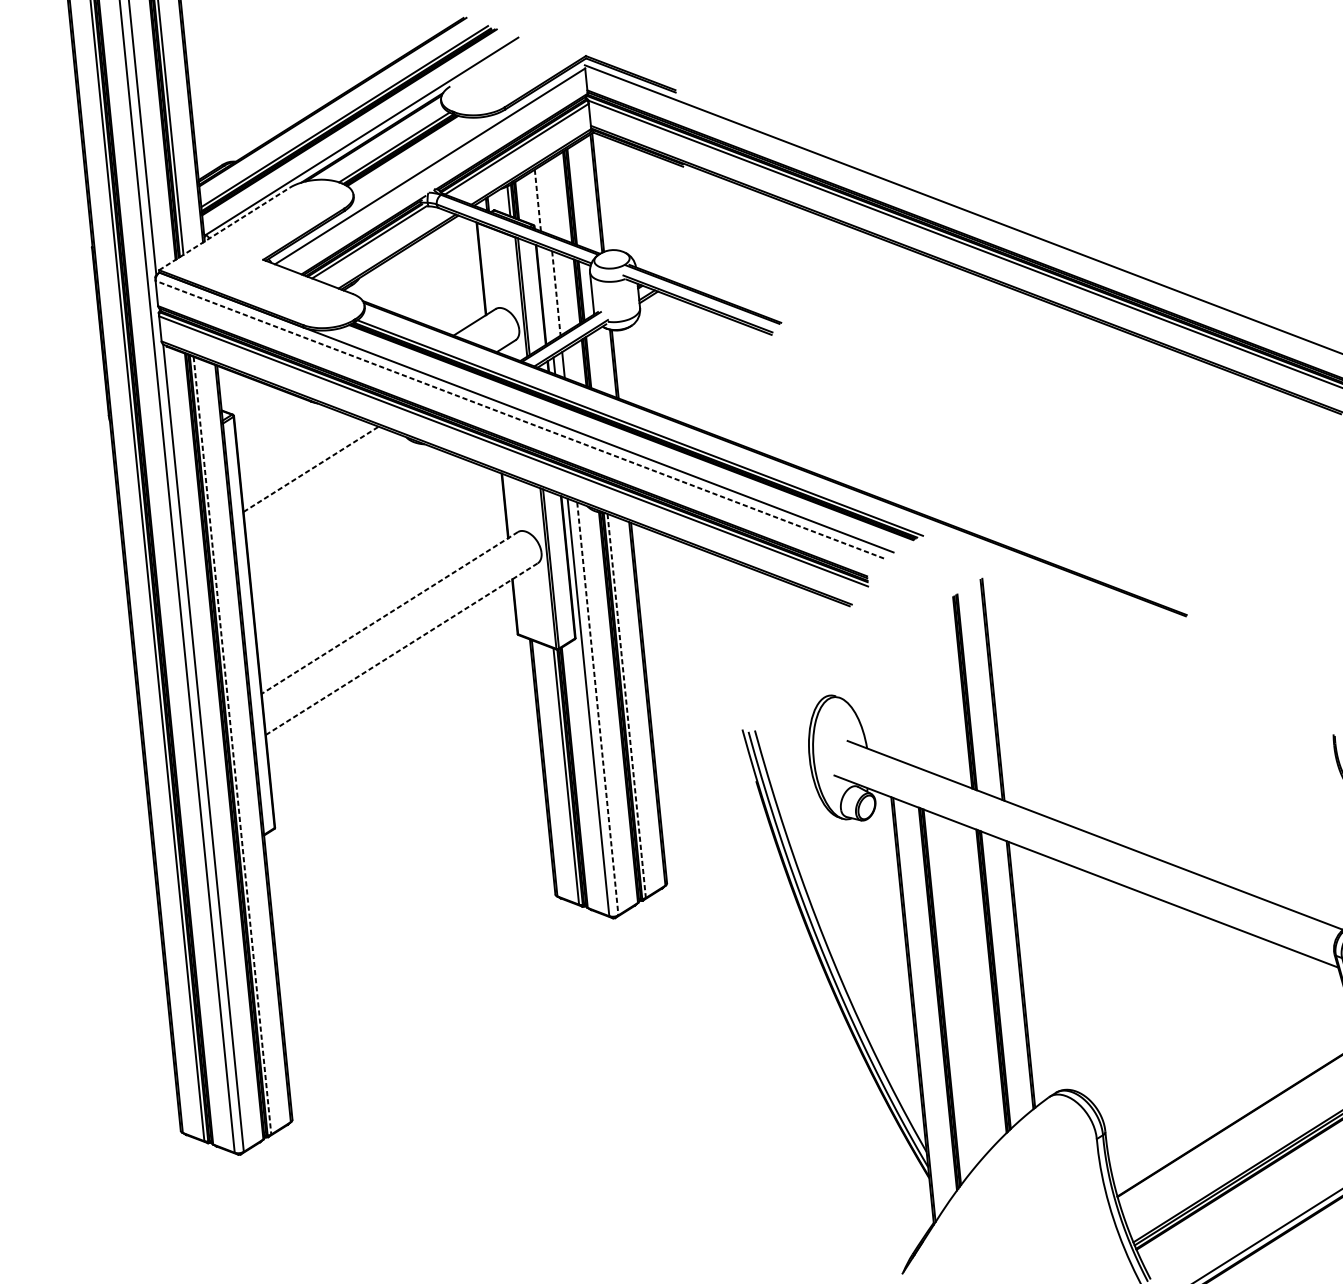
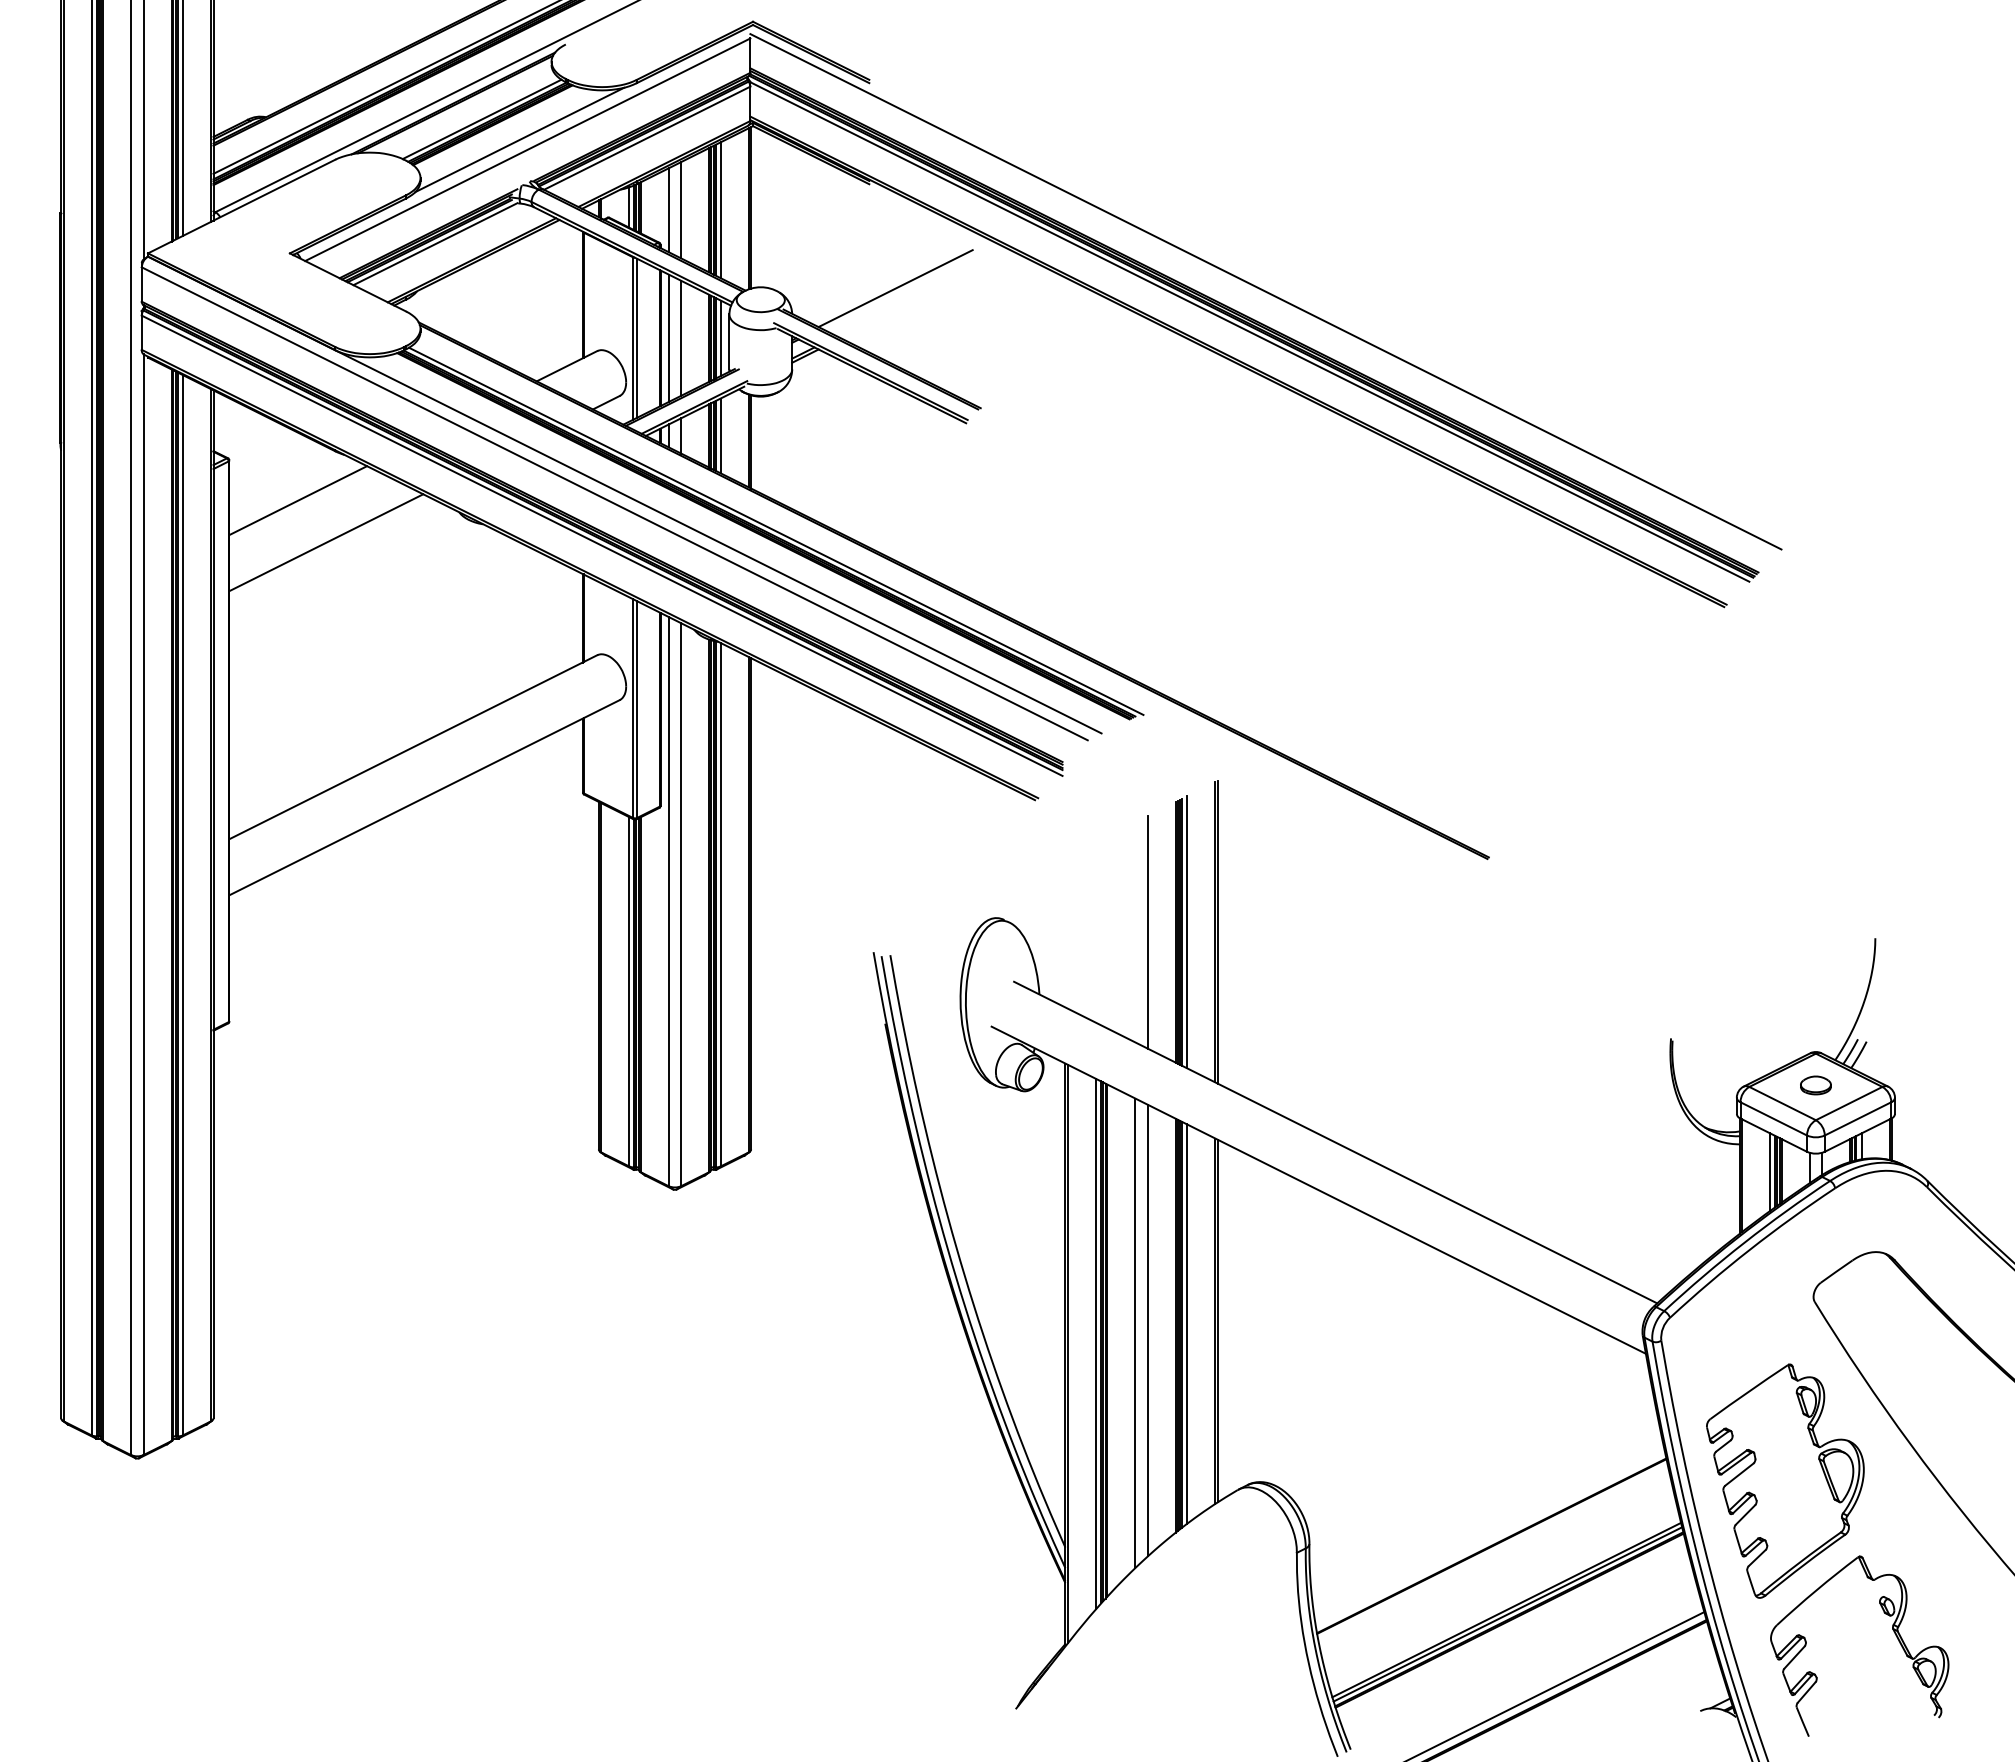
line: (423, 159) -> (519, 139), added
line: (575, 196) -> (720, 210), added
line: (547, 199) -> (681, 210), added
line: (537, 200) -> (668, 210), dashed -> solid
line: (224, 228) -> (241, 206), dashed -> solid
line: (709, 241) -> (895, 288), added
line: (585, 290) -> (720, 338), added
line: (556, 293) -> (681, 338), dashed -> solid
line: (547, 294) -> (668, 338), added
line: (592, 361) -> (720, 435), added
line: (519, 419) -> (614, 503), dashed -> solid
line: (287, 440) -> (298, 500), added
line: (311, 469) -> (326, 542), dashed -> solid
line: (390, 613) -> (413, 747), dashed -> solid
line: (402, 648) -> (425, 797), dashed -> solid
line: (971, 692) -> (1187, 932), added
line: (941, 694) -> (1147, 931), added
line: (626, 705) -> (720, 904), dashed -> solid
line: (598, 709) -> (681, 905), dashed -> solid
line: (232, 745) -> (182, 905), dashed -> solid
line: (999, 978) -> (1187, 1323), added
line: (971, 986) -> (1147, 1330), added
line: (962, 990) -> (1135, 1333), added
line: (934, 1000) -> (1096, 1343), added

